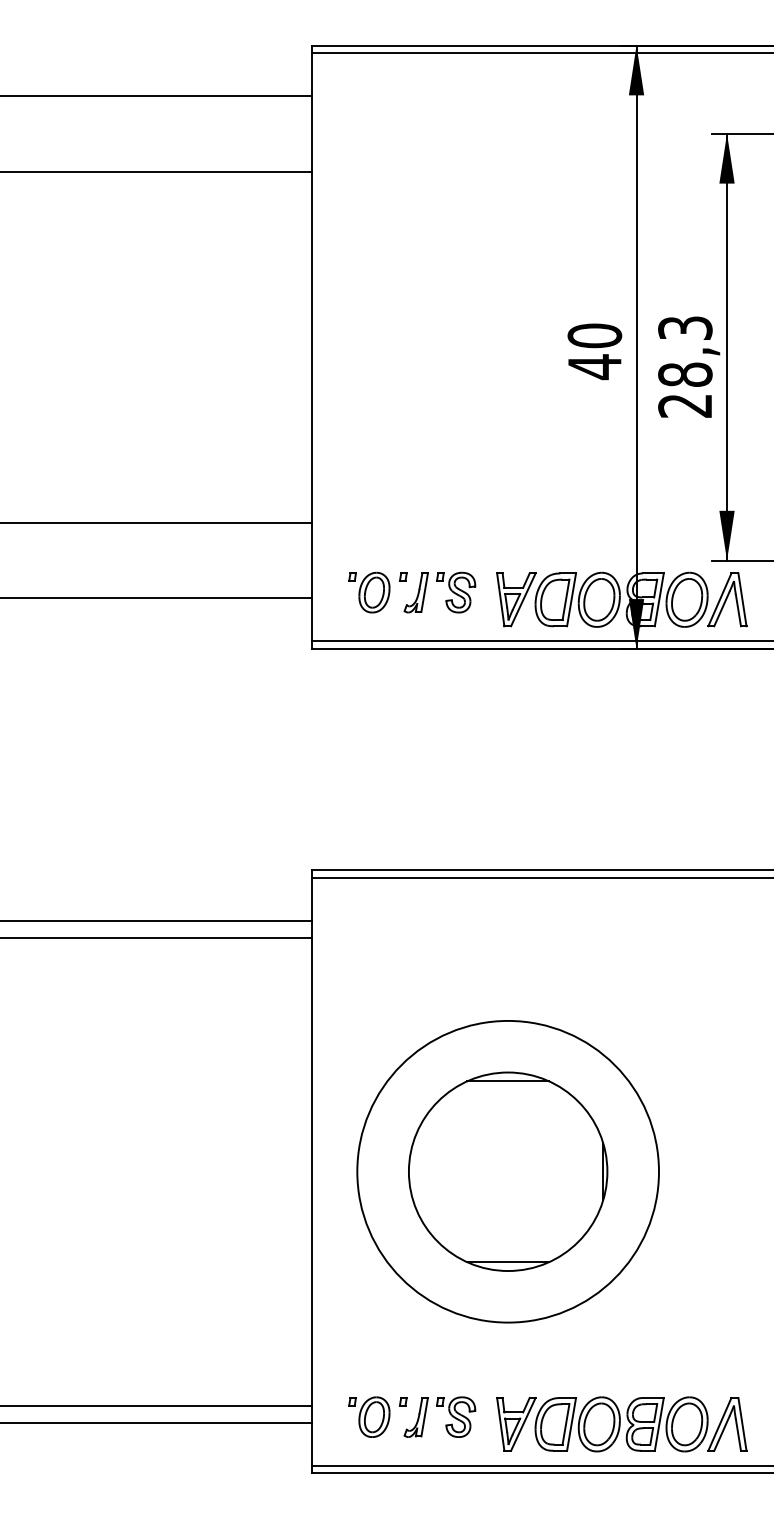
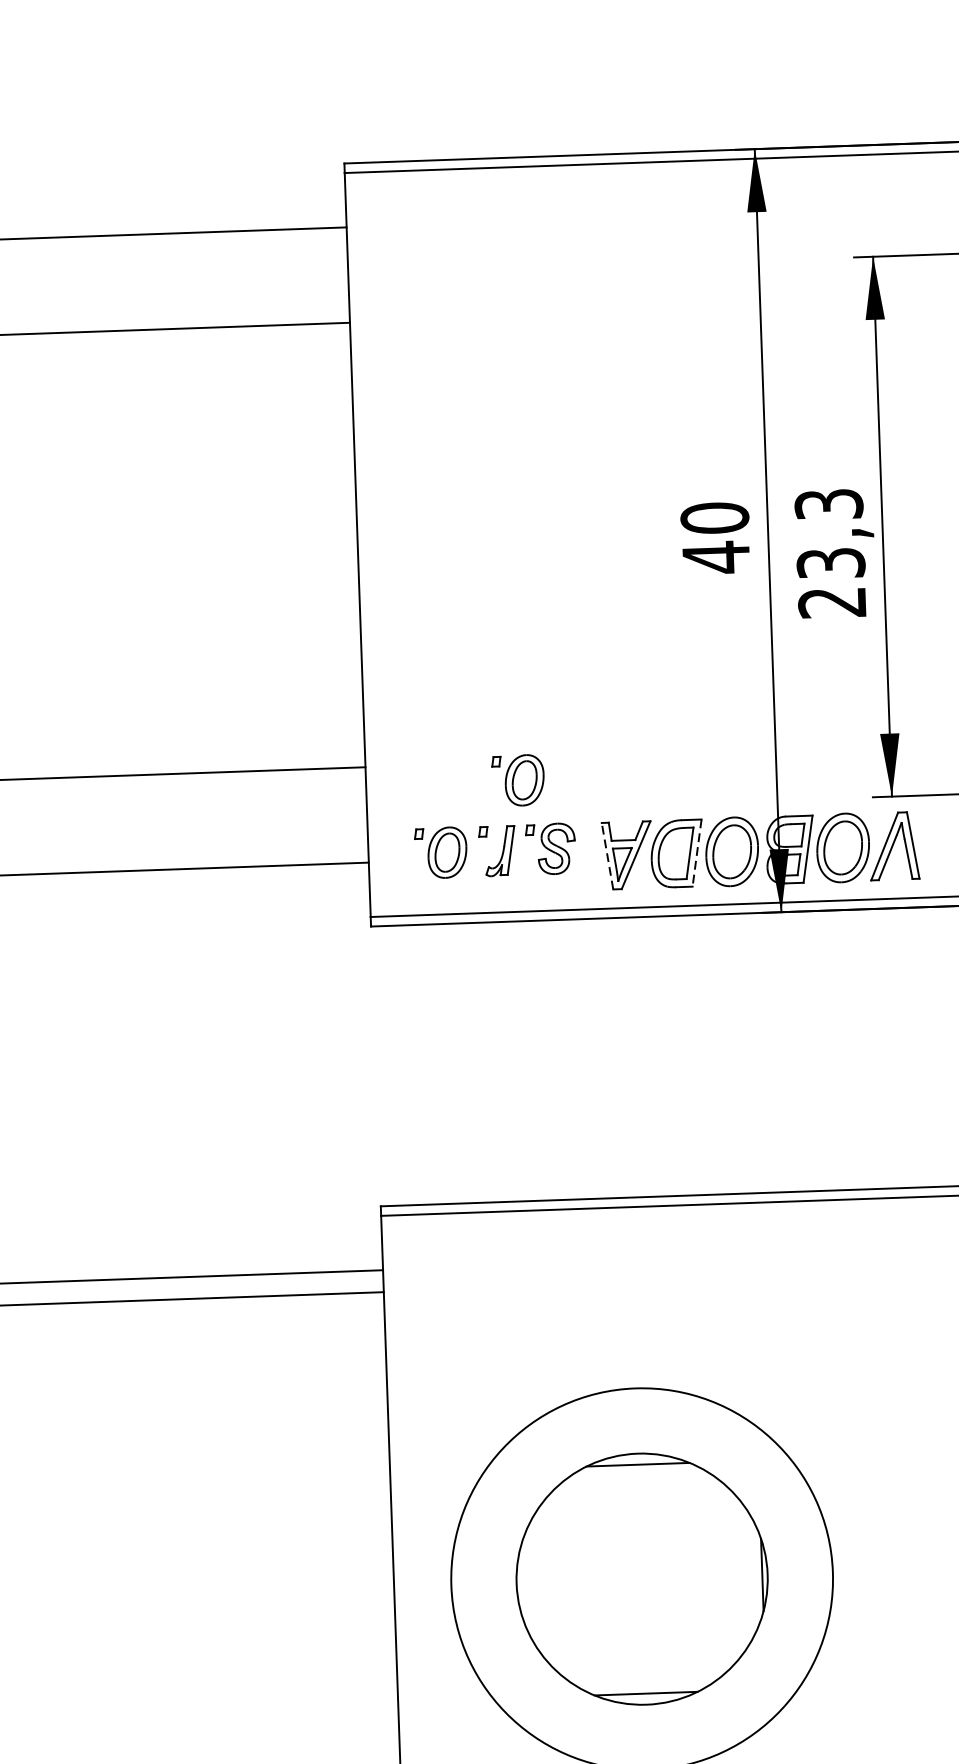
text: (685, 374) -> (831, 563), 28,3 -> 23,3
part: (432, 537) -> (518, 780), added
line: (500, 599) -> (607, 855), solid -> dashed
line: (571, 599) -> (696, 852), solid -> dashed

